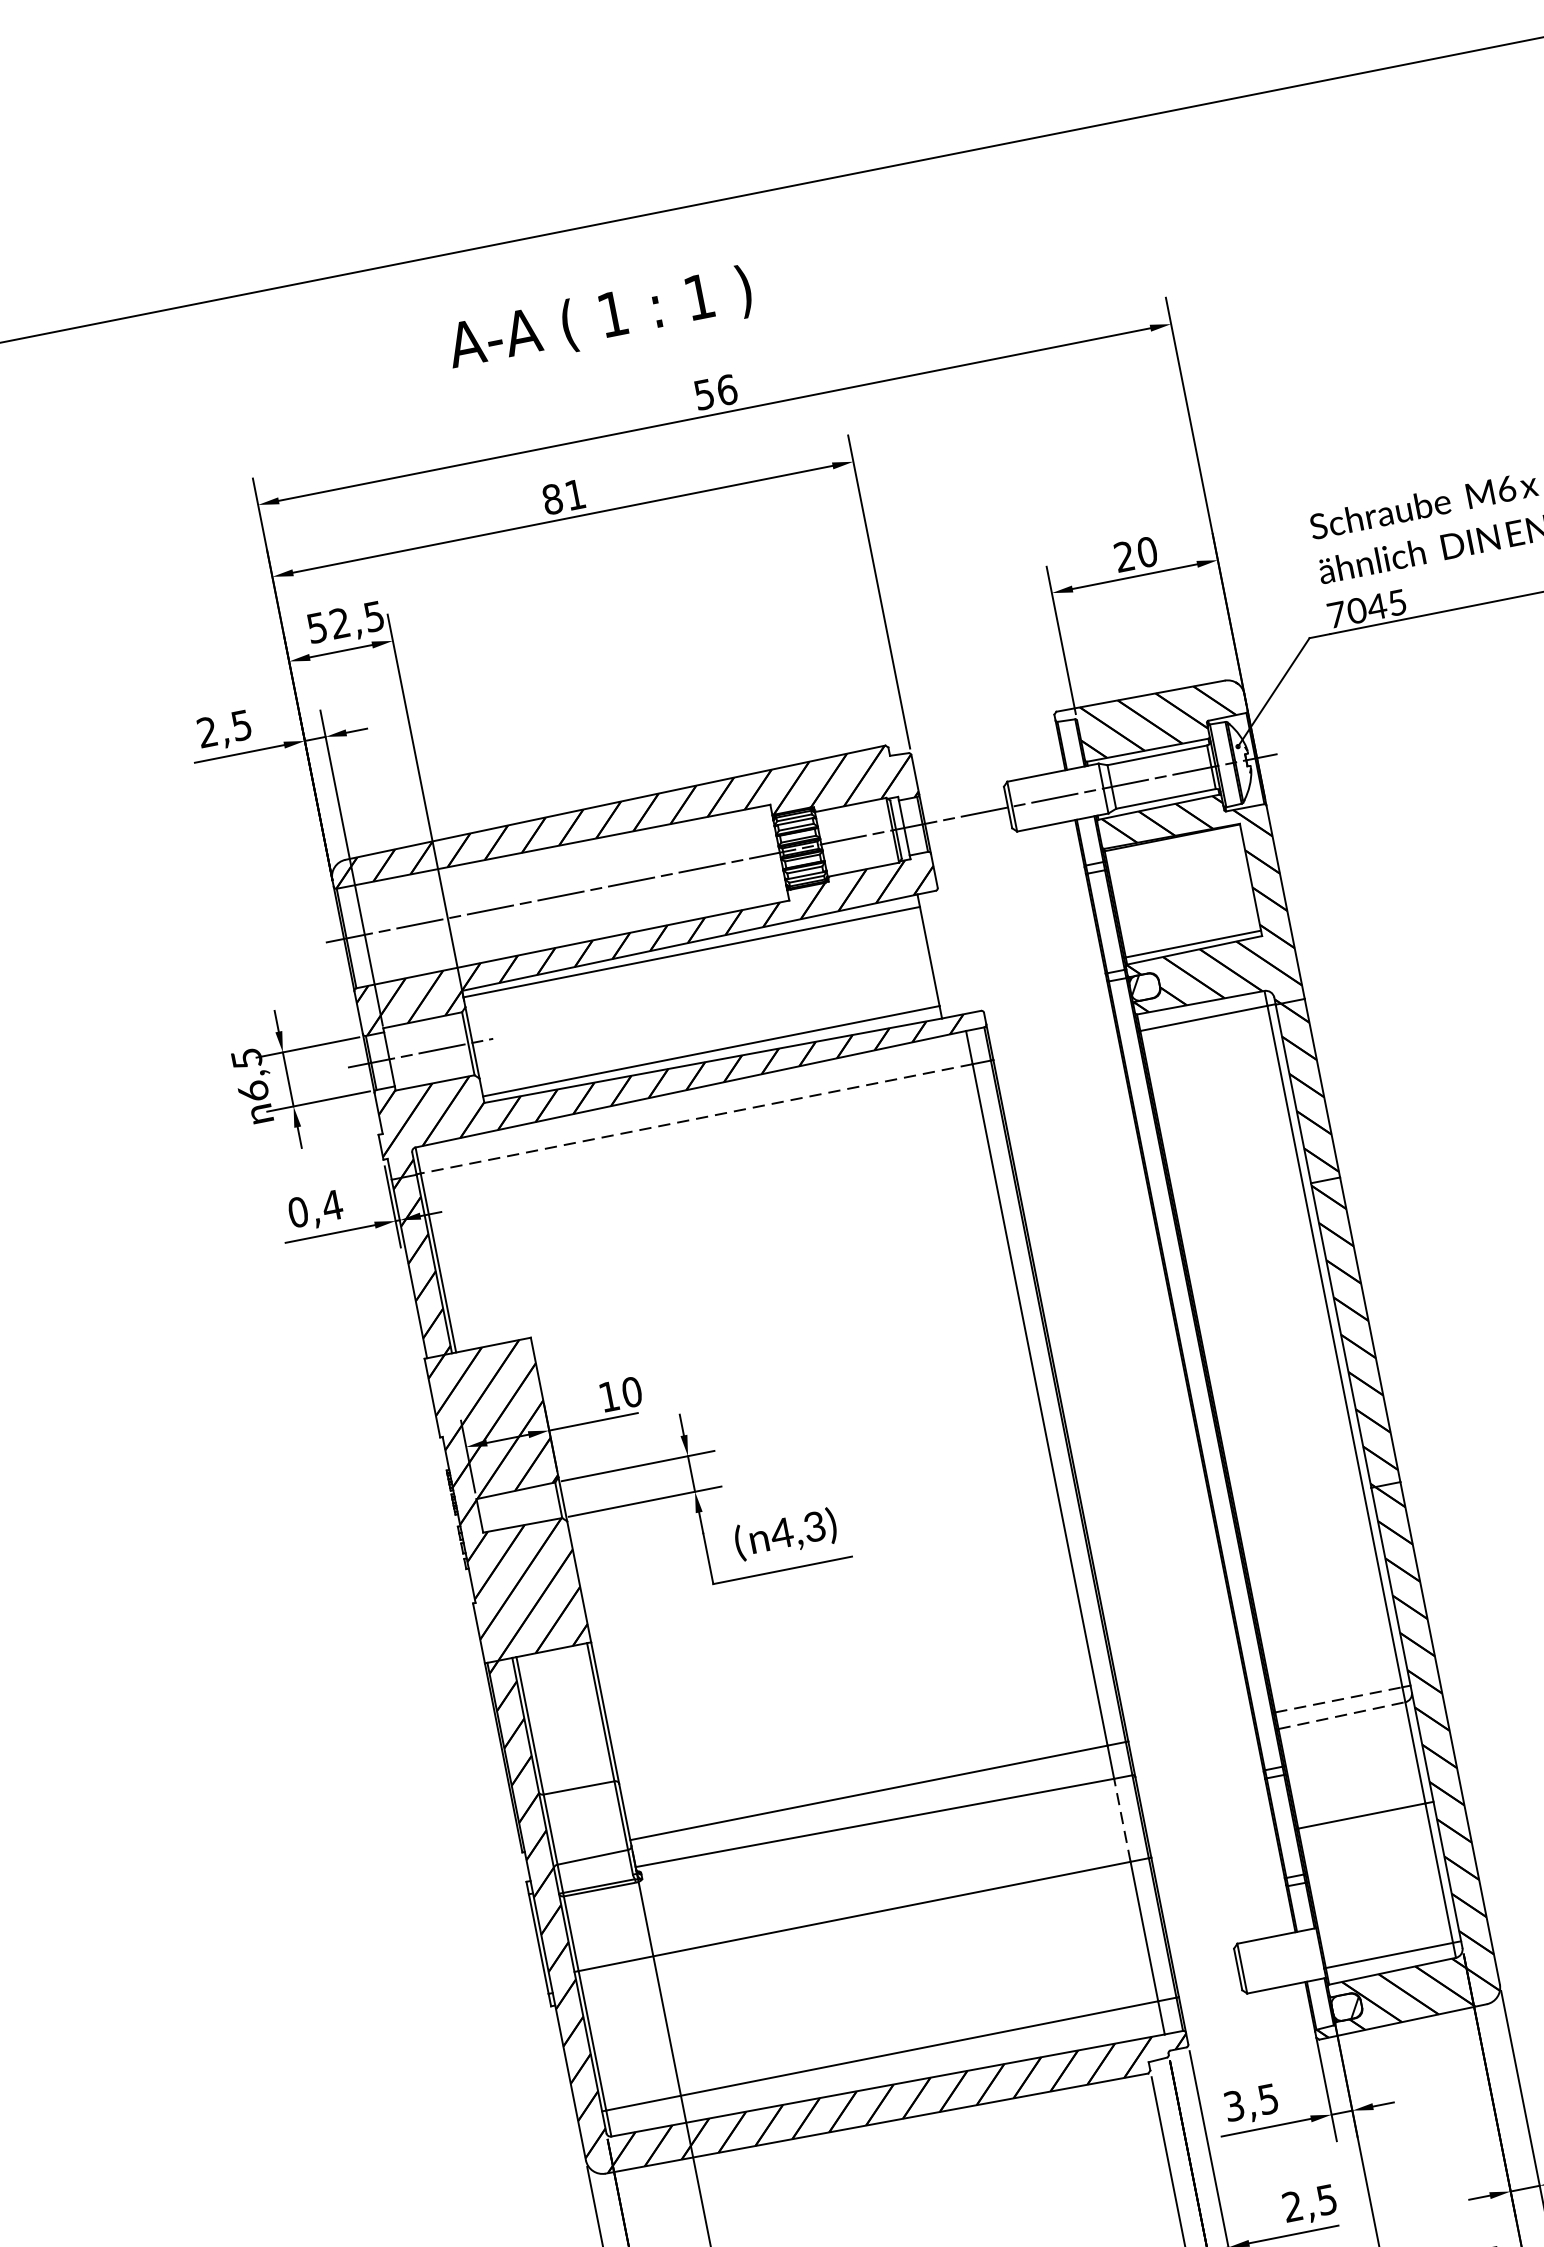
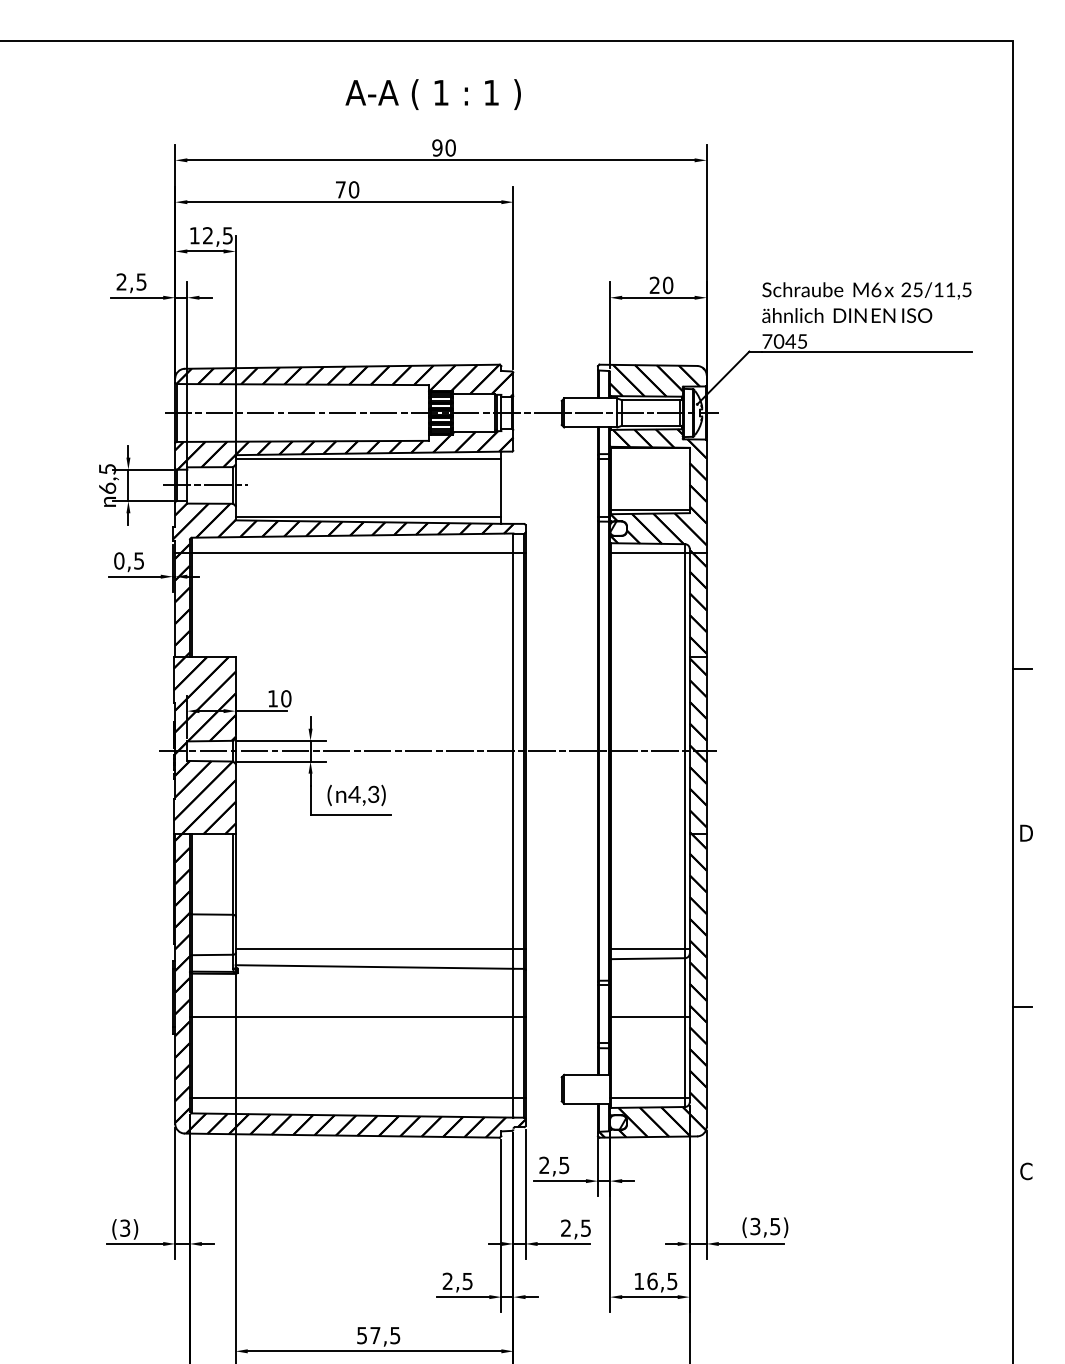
text: (598, 319) -> (432, 94), moved
text: (714, 391) -> (443, 147), 56 -> 90
text: (563, 496) -> (347, 189), 81 -> 70
text: (316, 627) -> (194, 235), 52,5 -> 12,5
line: (696, 1118) -> (352, 552), dashed -> solid
text: (331, 1204) -> (138, 560), 0,4 -> 0,5
line: (909, 1431) -> (437, 751), added
line: (1339, 1699) -> (648, 949), dashed -> solid
line: (1342, 1715) -> (648, 958), dashed -> solid
line: (1122, 1819) -> (513, 992), dashed -> solid
text: (1234, 2106) -> (544, 1165), 3,5 -> 2,5

